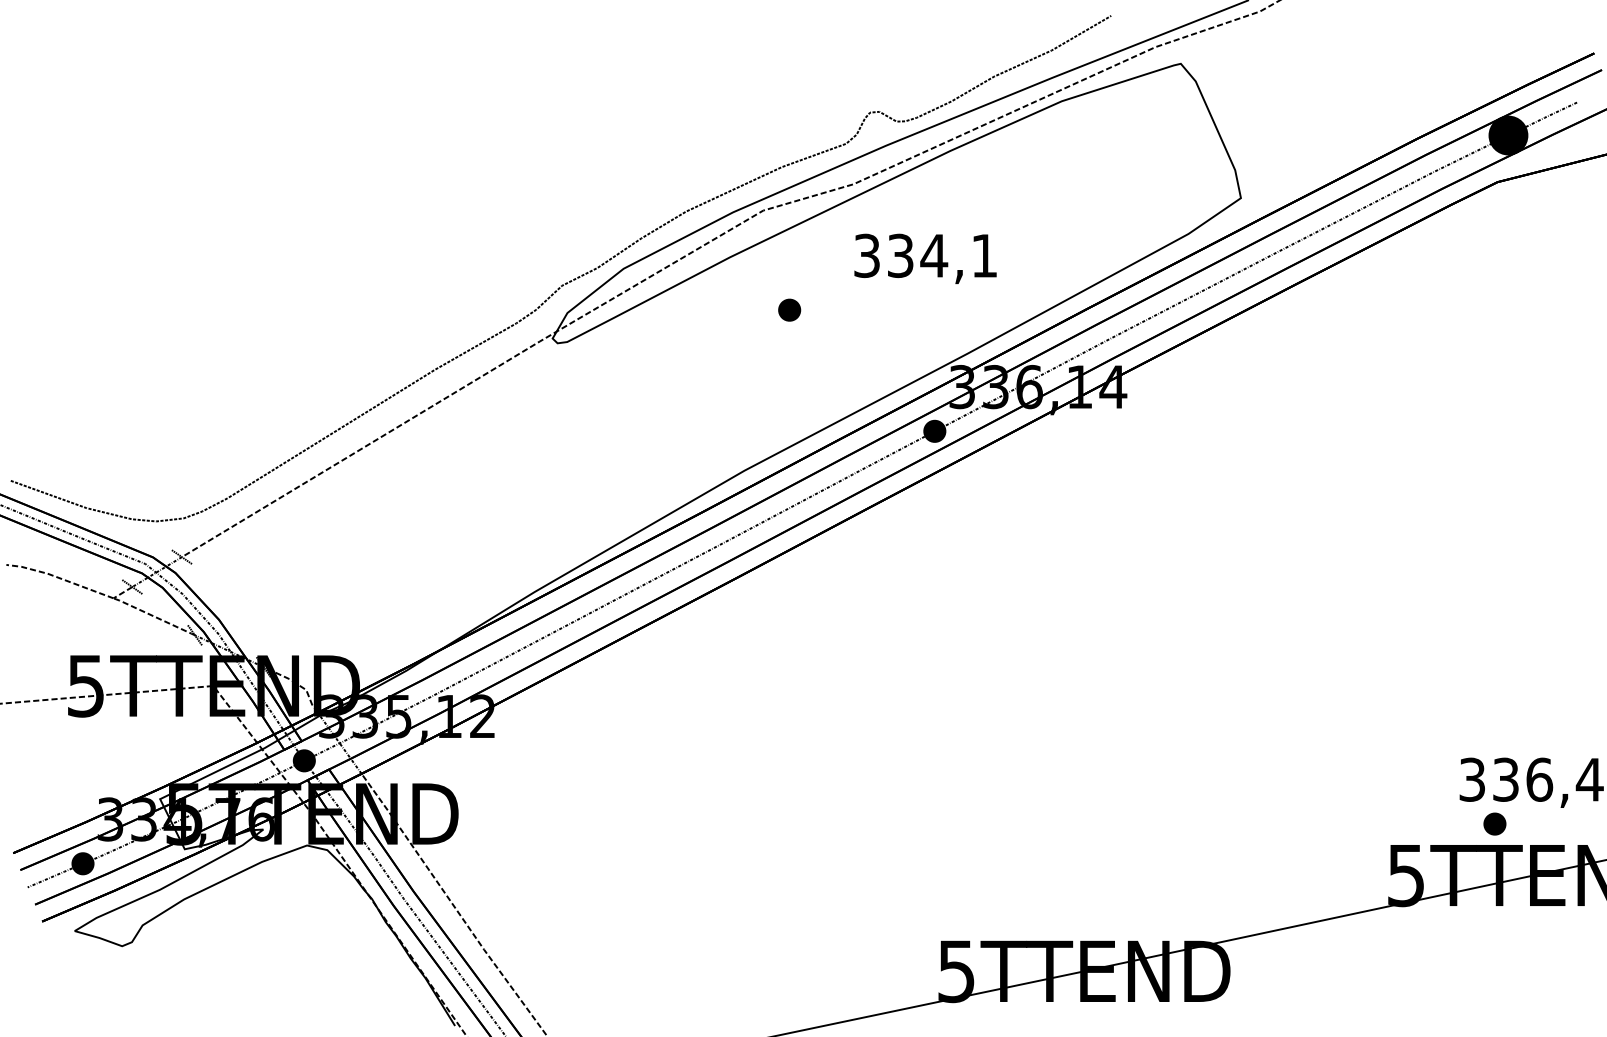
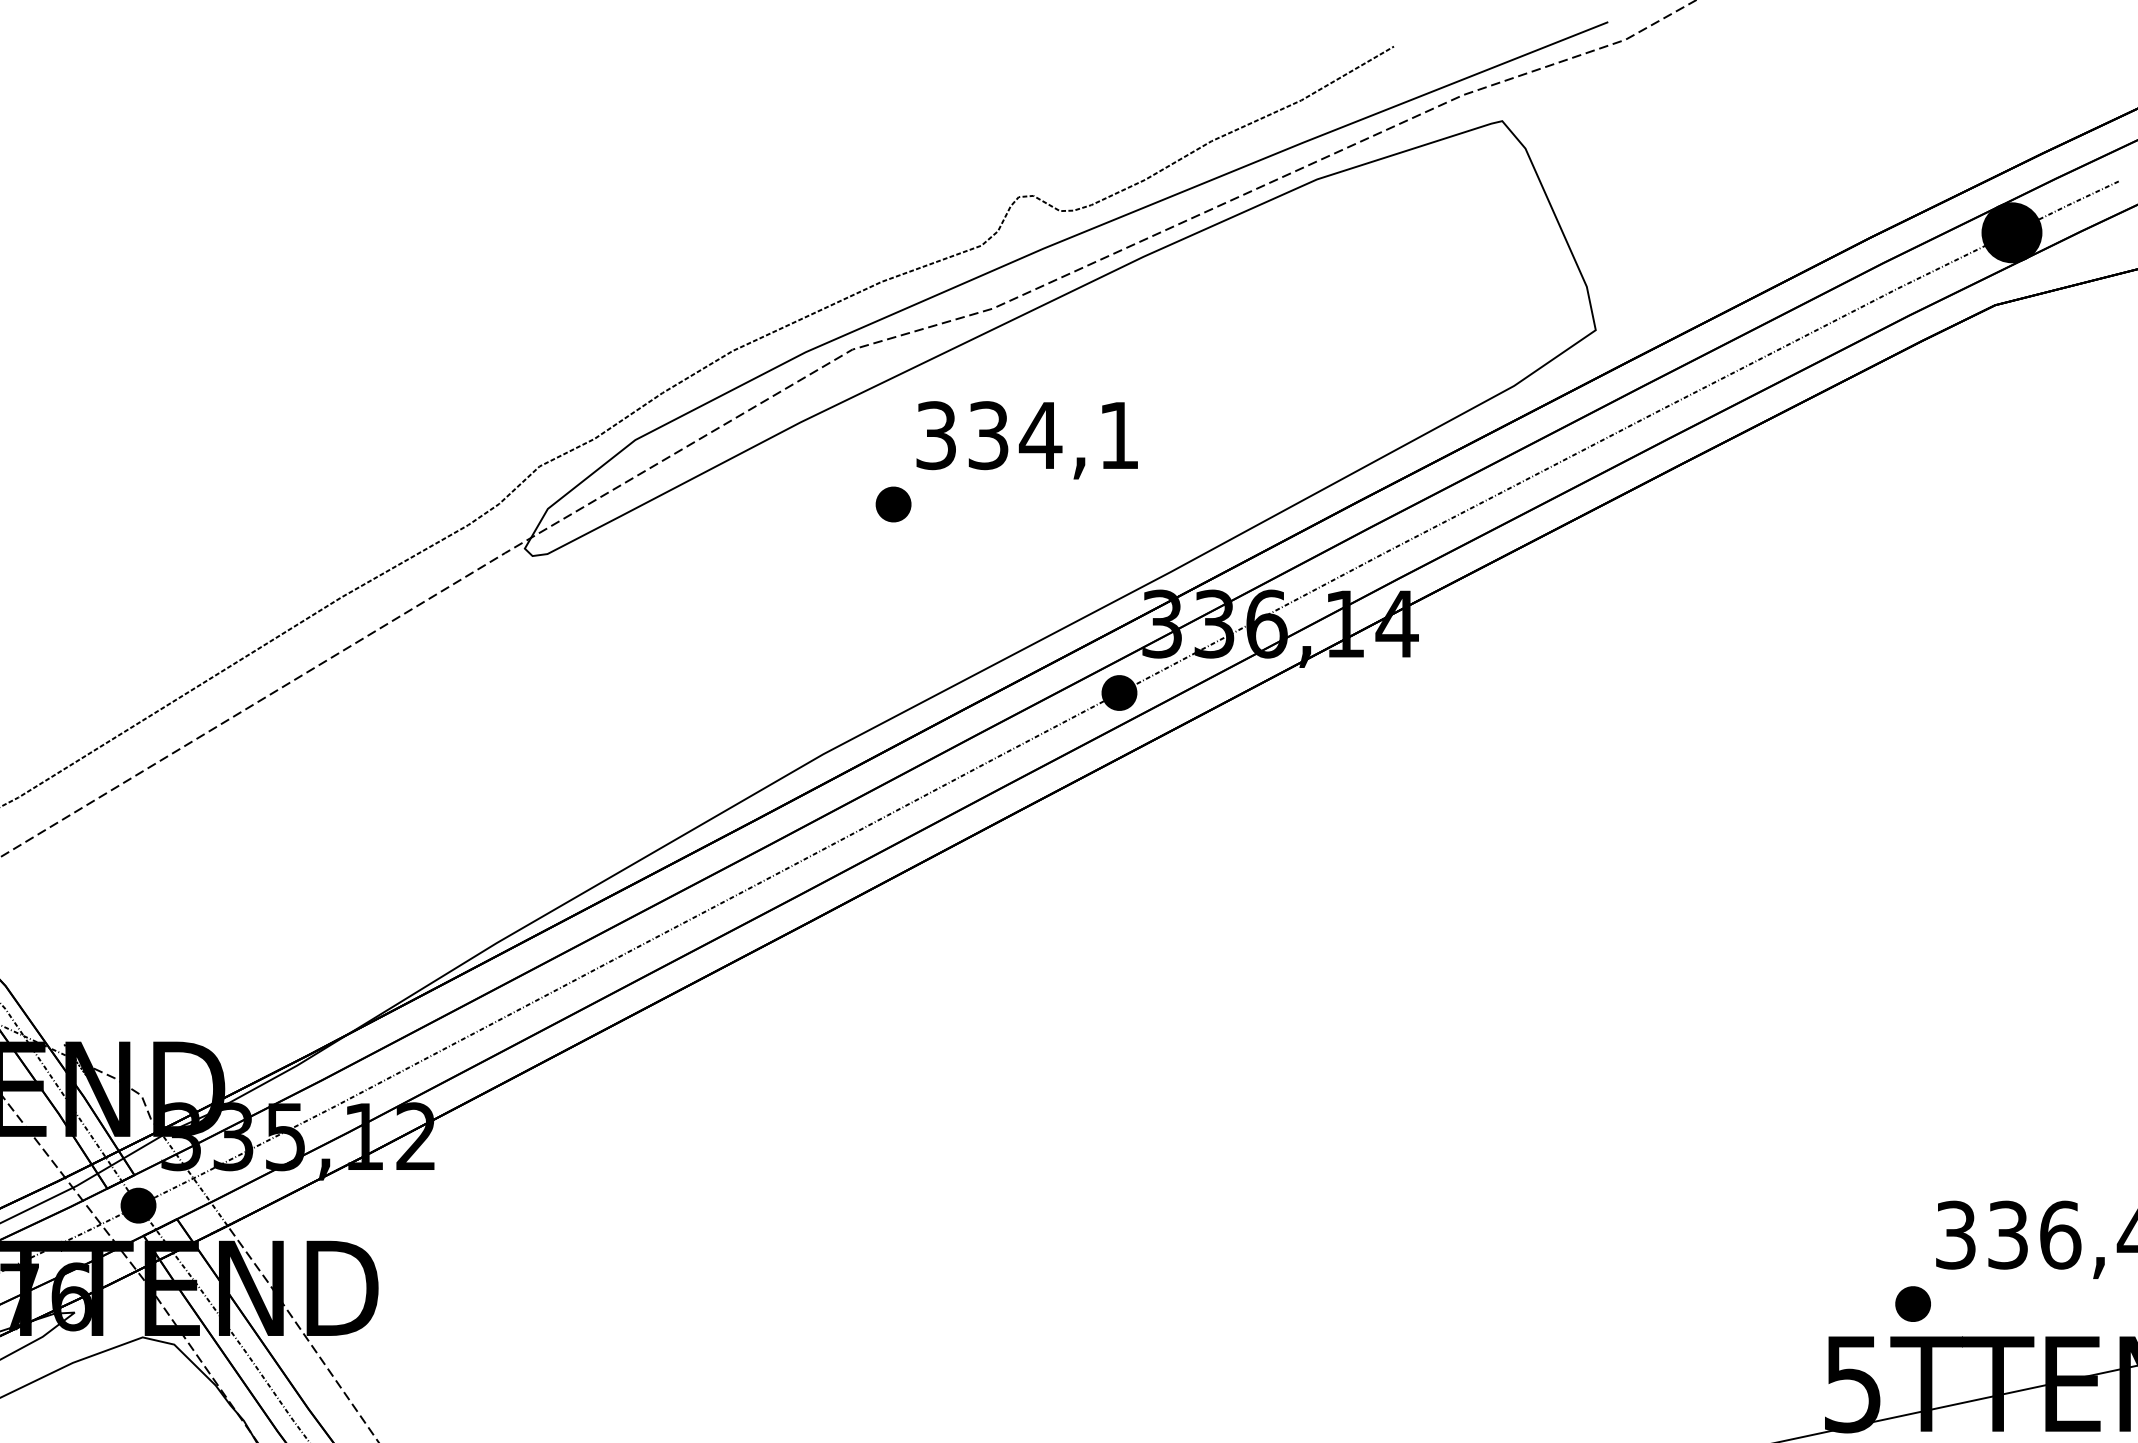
text: (925, 258) -> (1027, 439), moved
part: (1494, 823) -> (1912, 1303), moved

